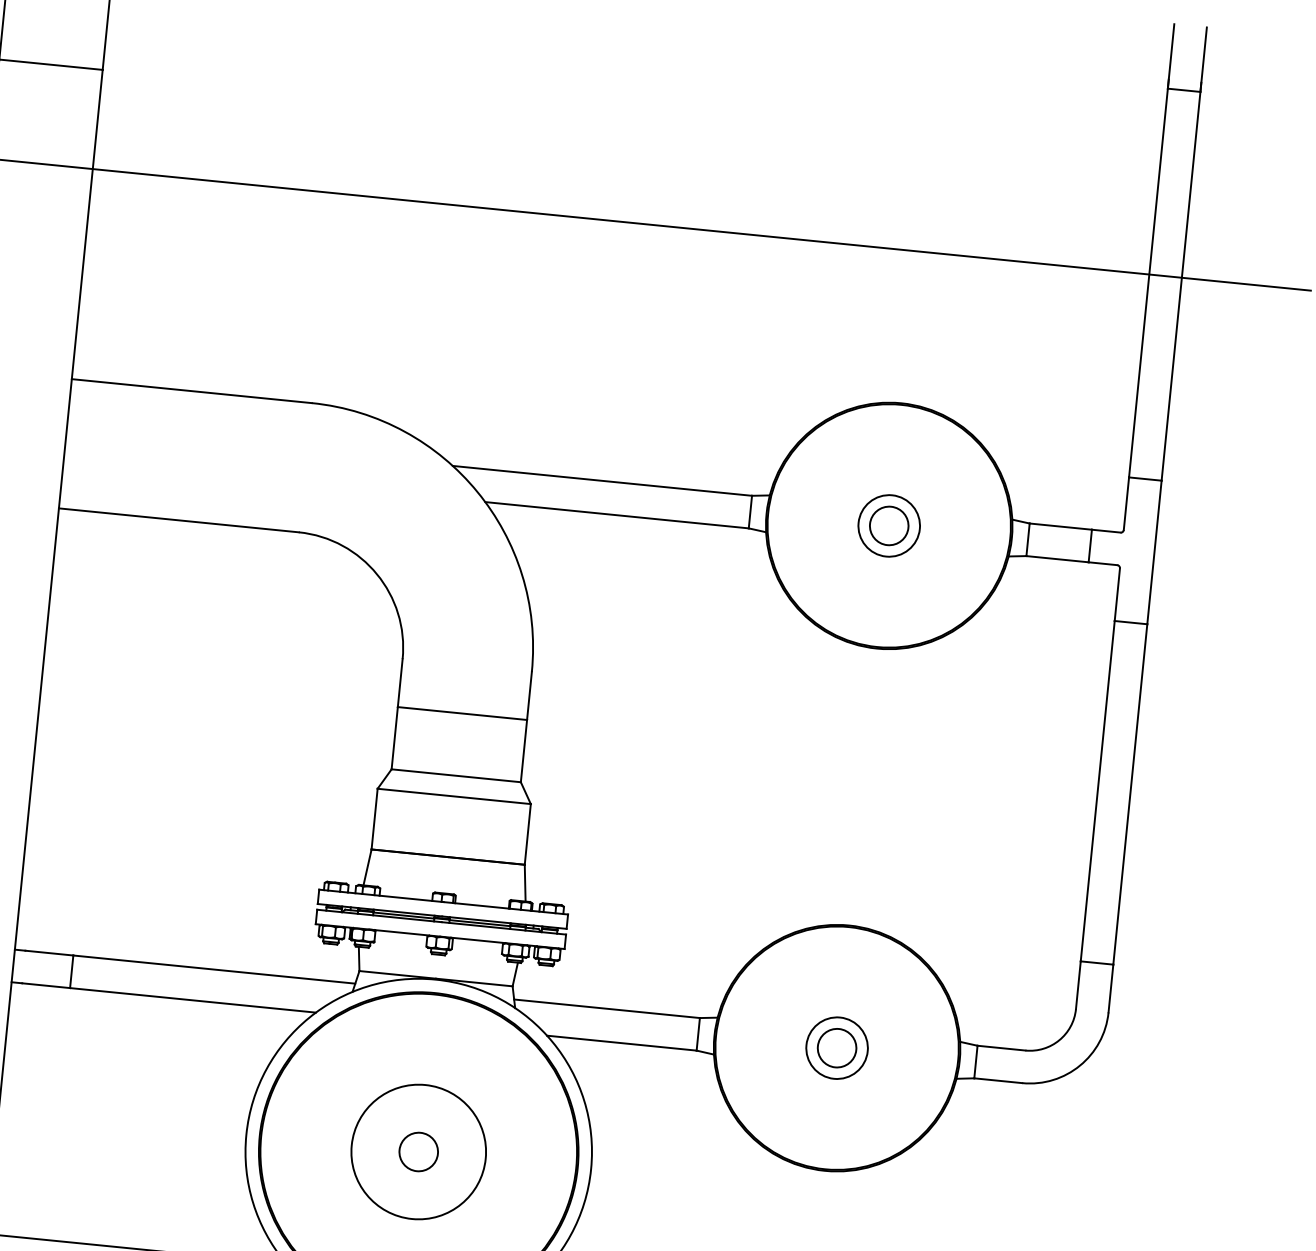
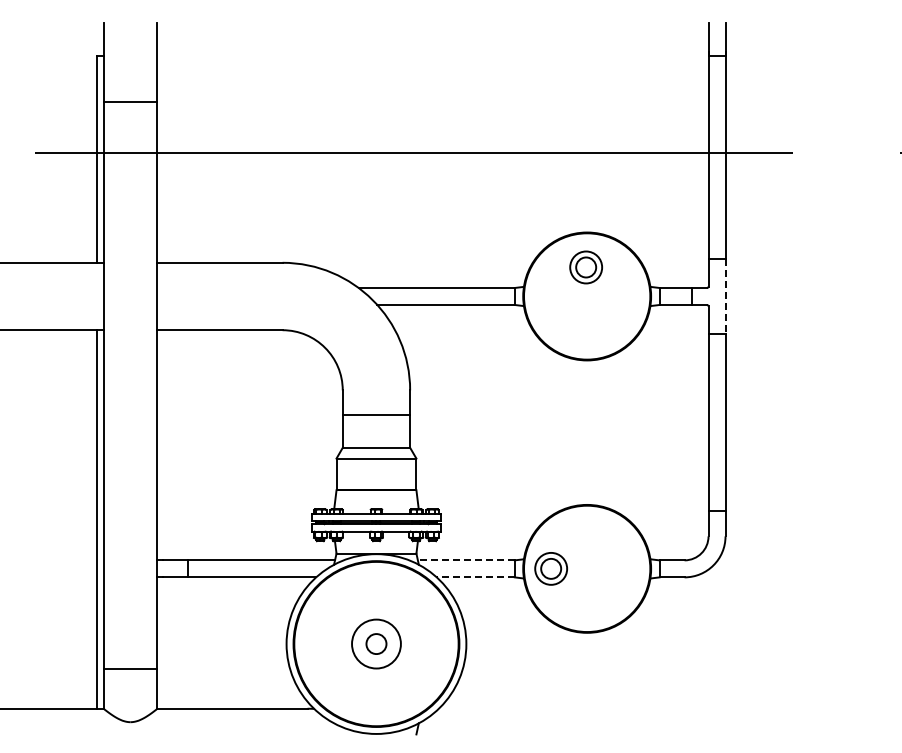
part: (887, 525) -> (585, 267), moved
line: (1154, 554) -> (725, 297), solid -> dashed
line: (605, 1008) -> (465, 560), solid -> dashed
line: (621, 1043) -> (475, 577), solid -> dashed
part: (835, 1047) -> (550, 568), moved
circle: (418, 1152) -> (376, 644), size x0.7

